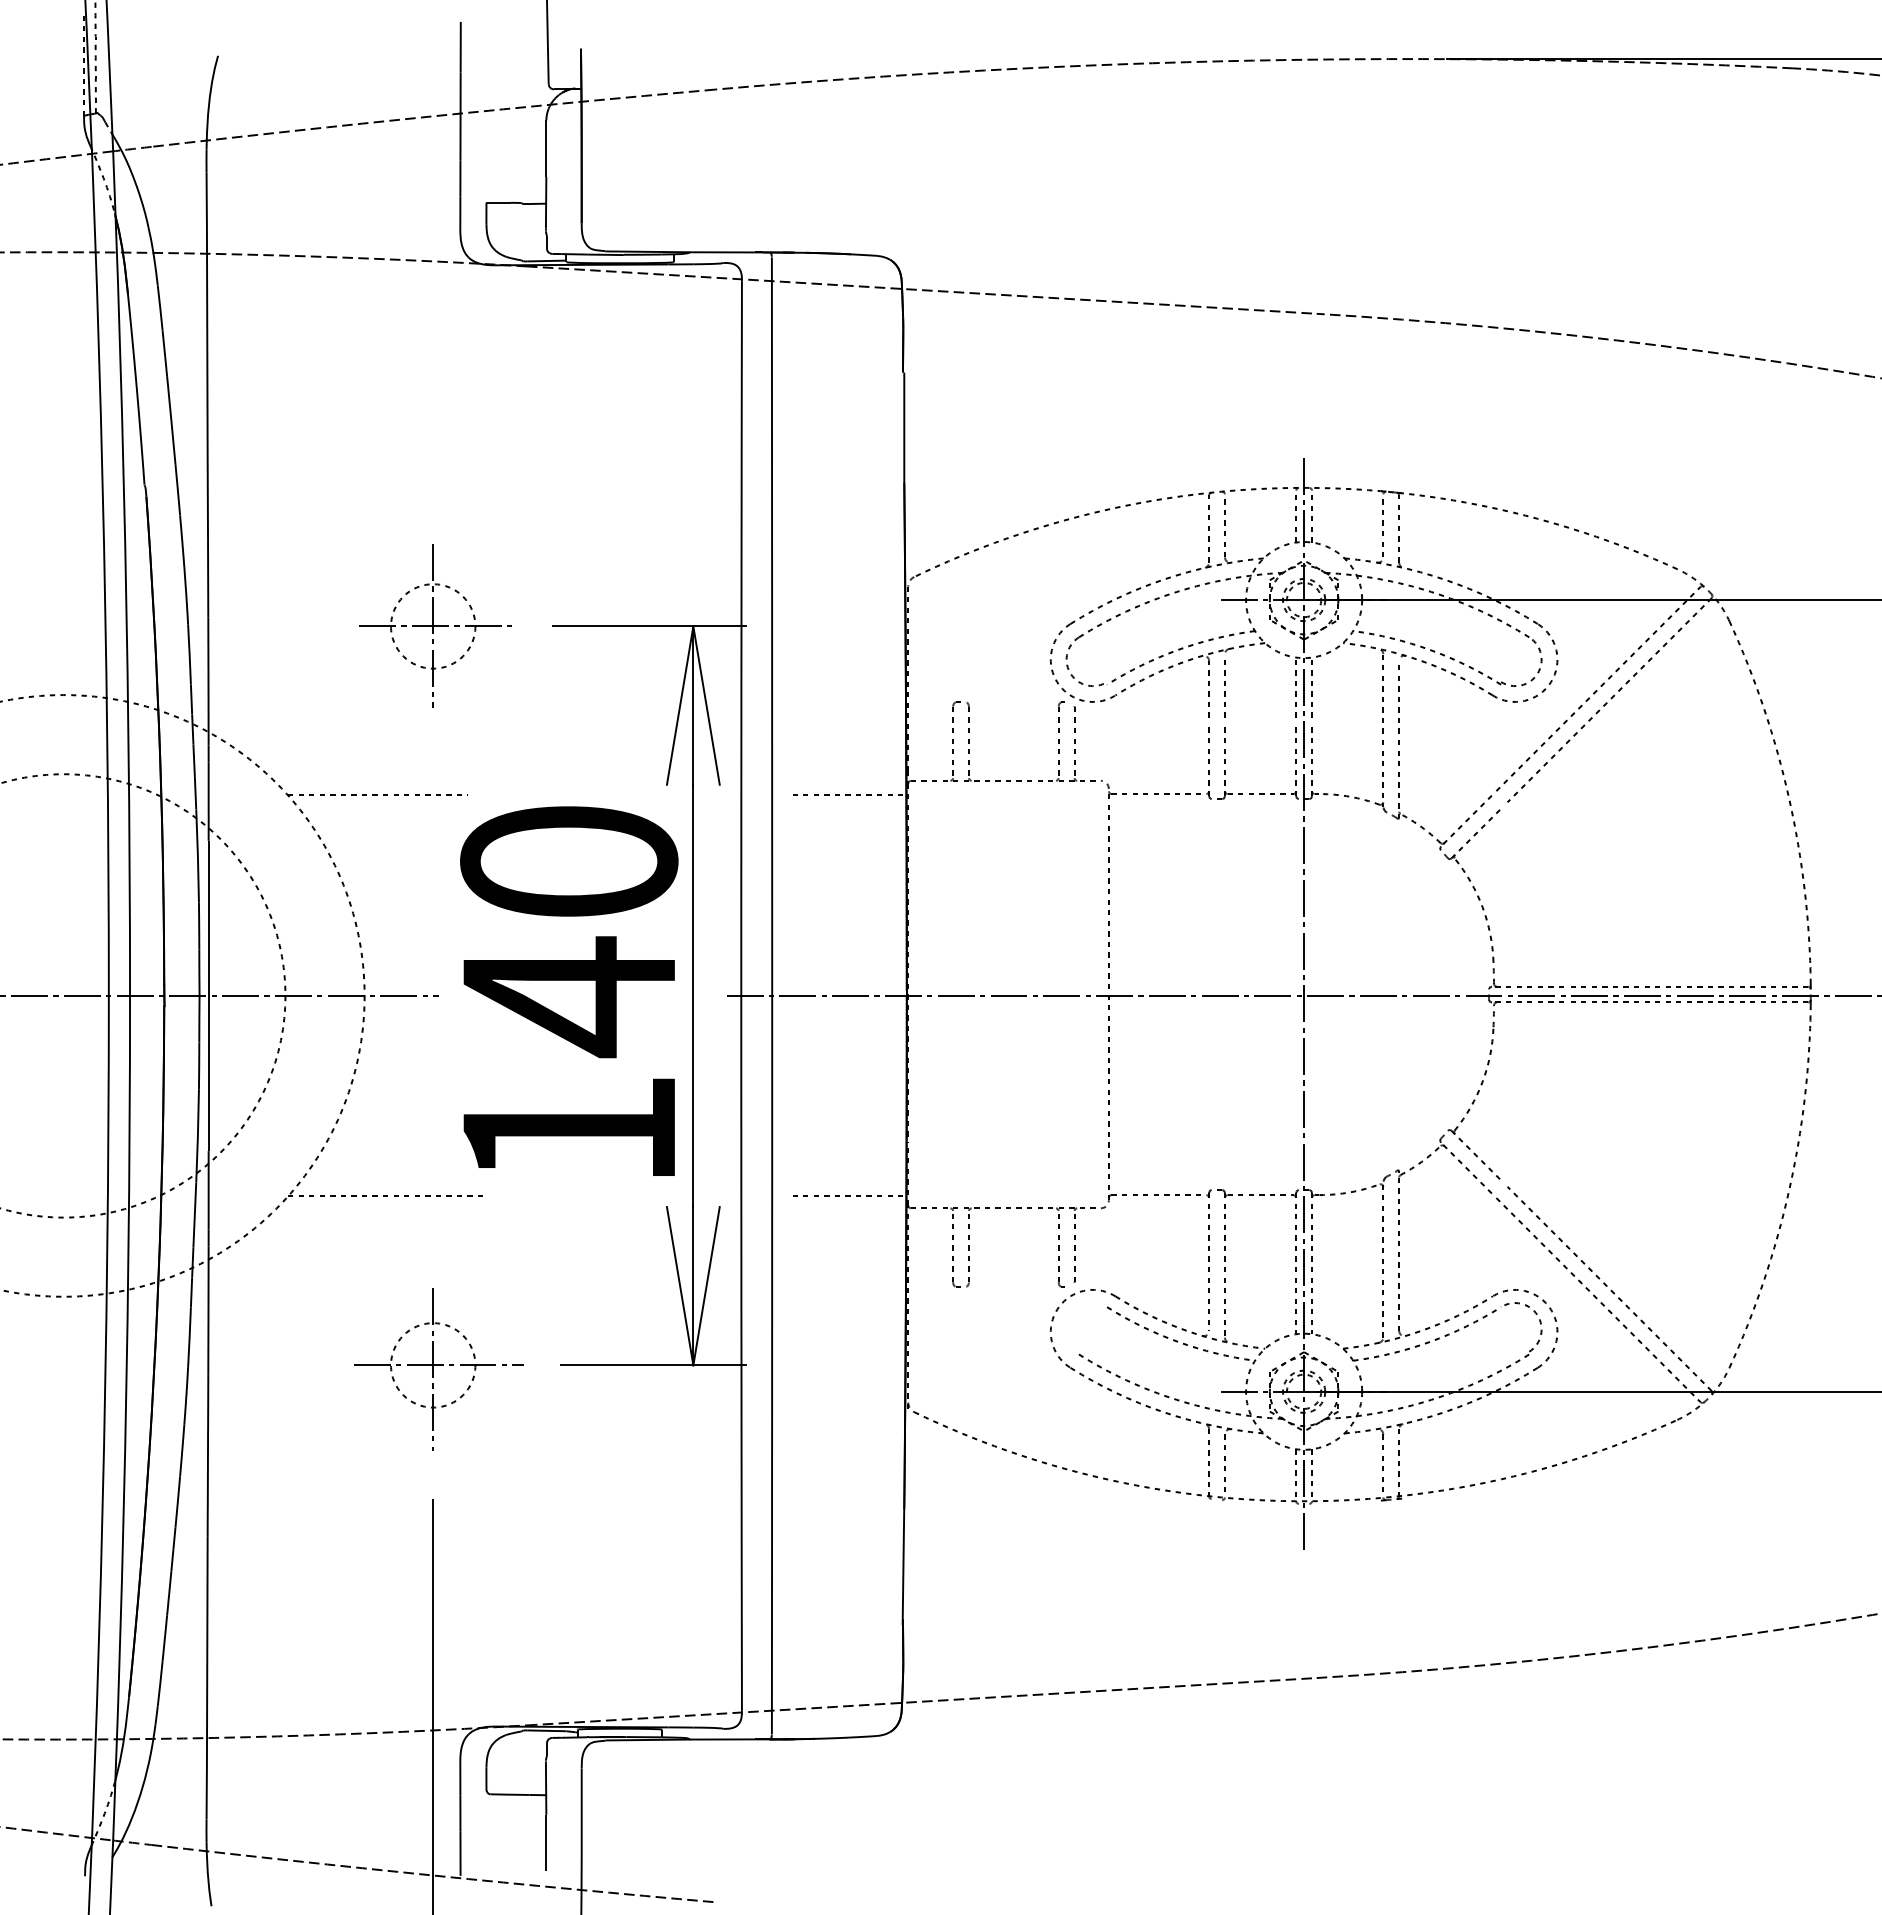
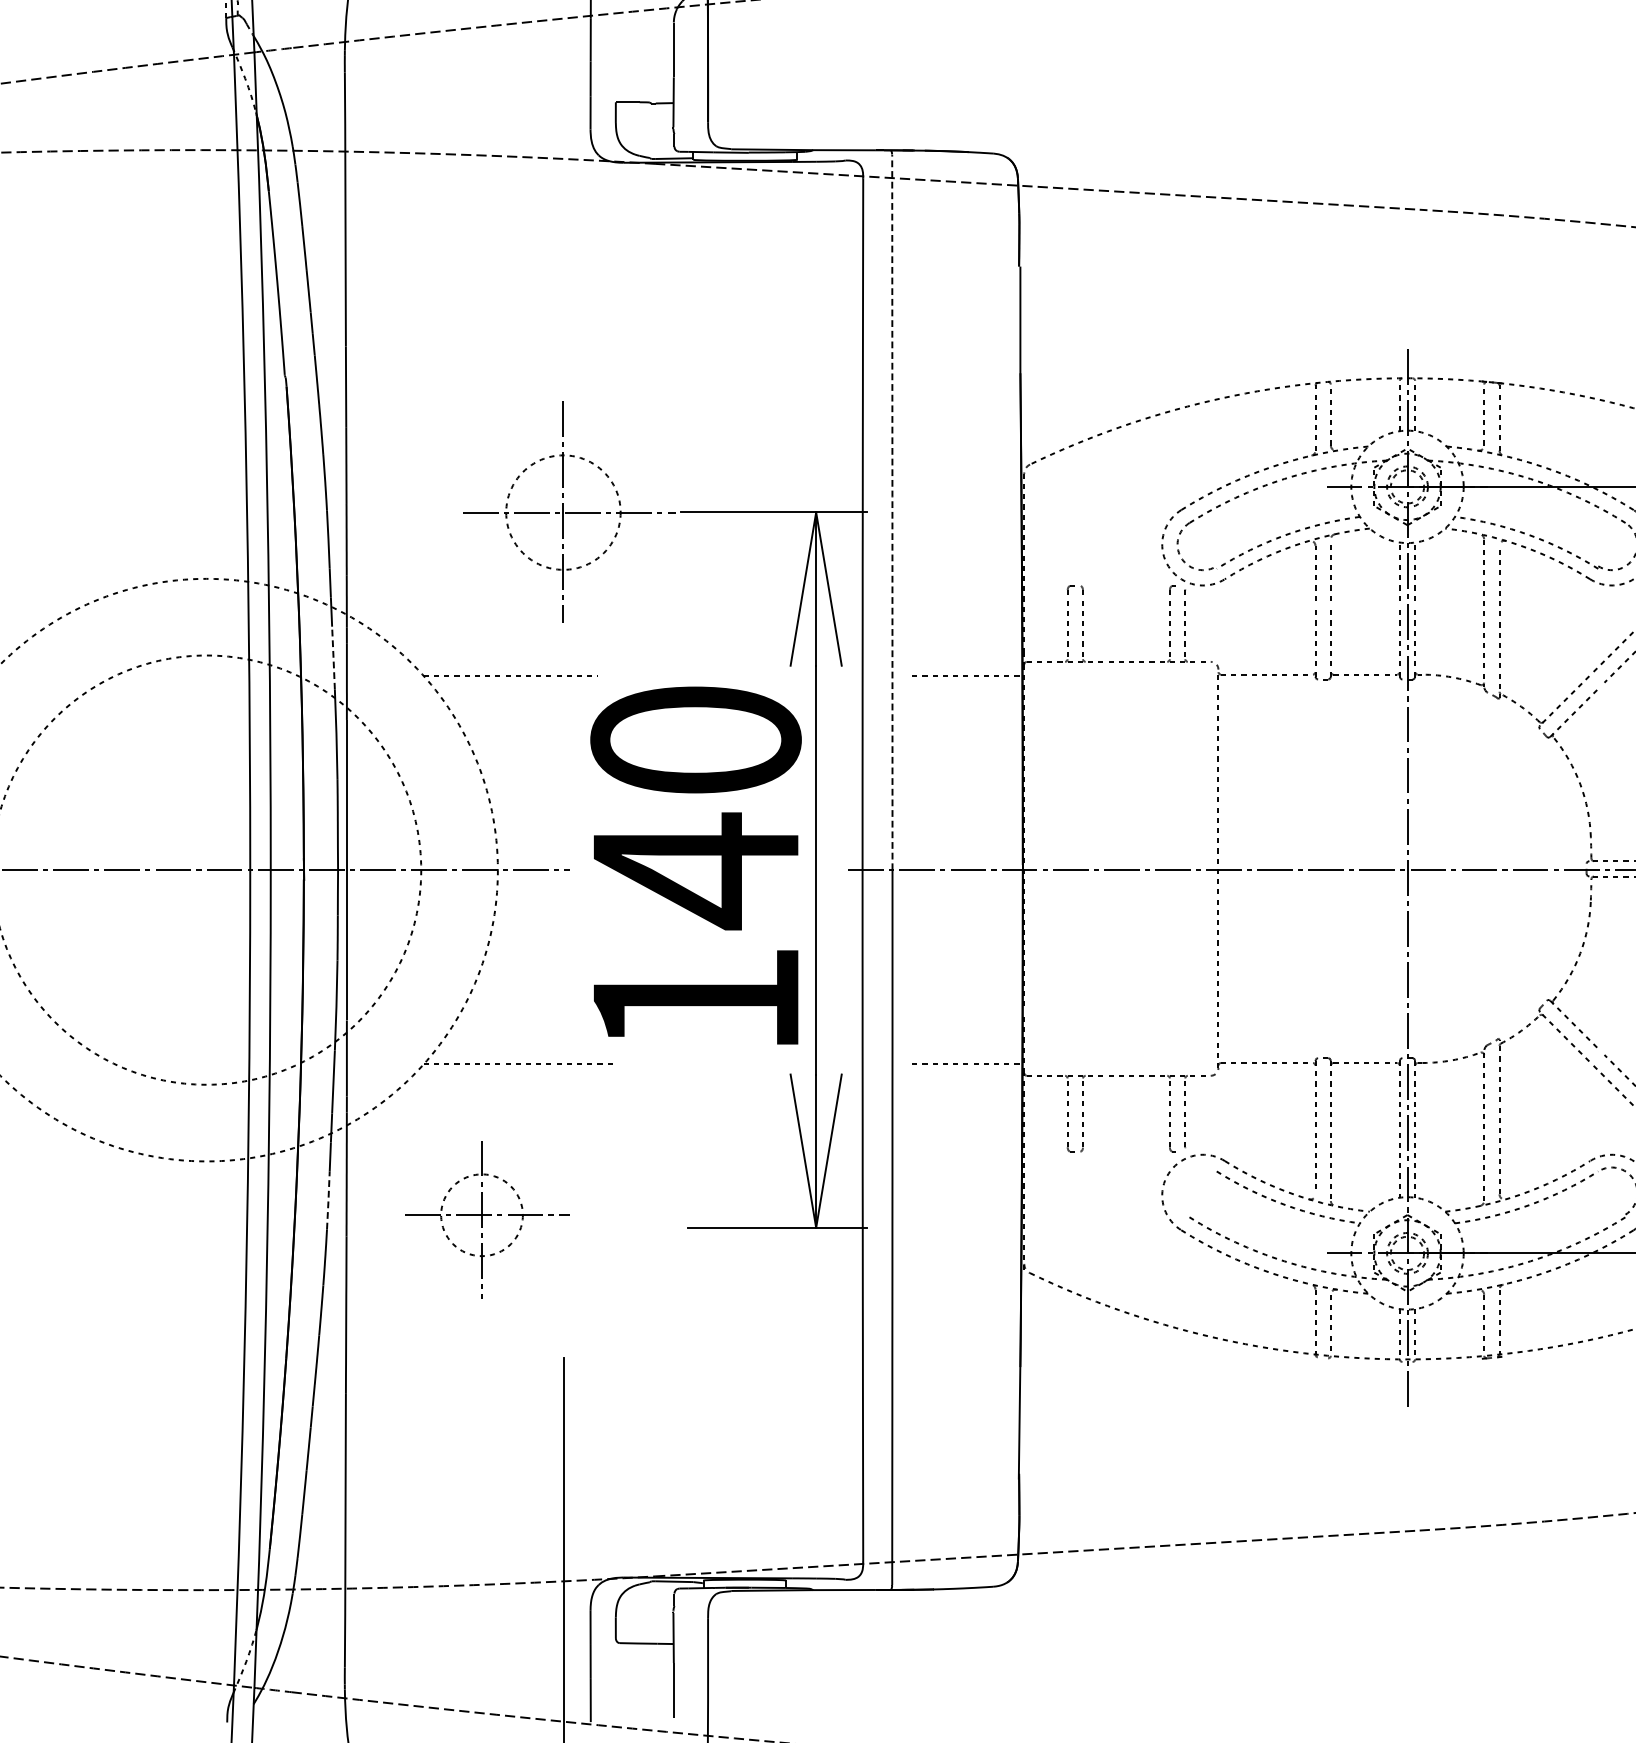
part: (435, 625) -> (566, 511), size x1.4
line: (772, 625) -> (892, 511), solid -> dashed
line: (194, 776) -> (333, 657), solid -> dashed
line: (189, 1337) -> (328, 1200), solid -> dashed
part: (438, 1369) -> (487, 1219), moved

